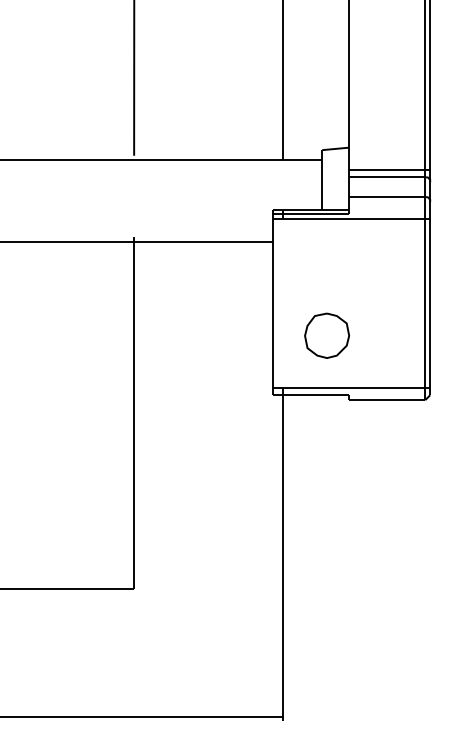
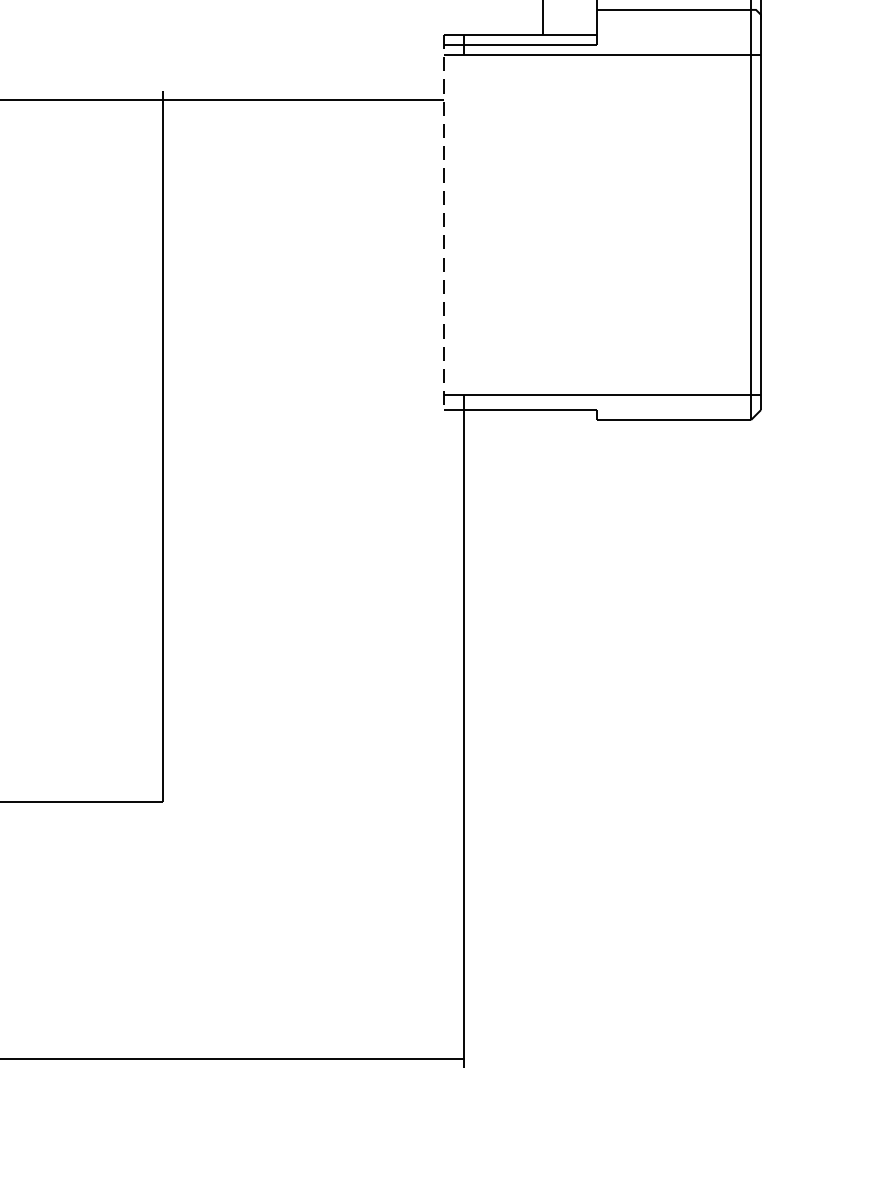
line: (273, 302) -> (444, 222), solid -> dashed
part: (327, 335) -> (553, 289), removed

